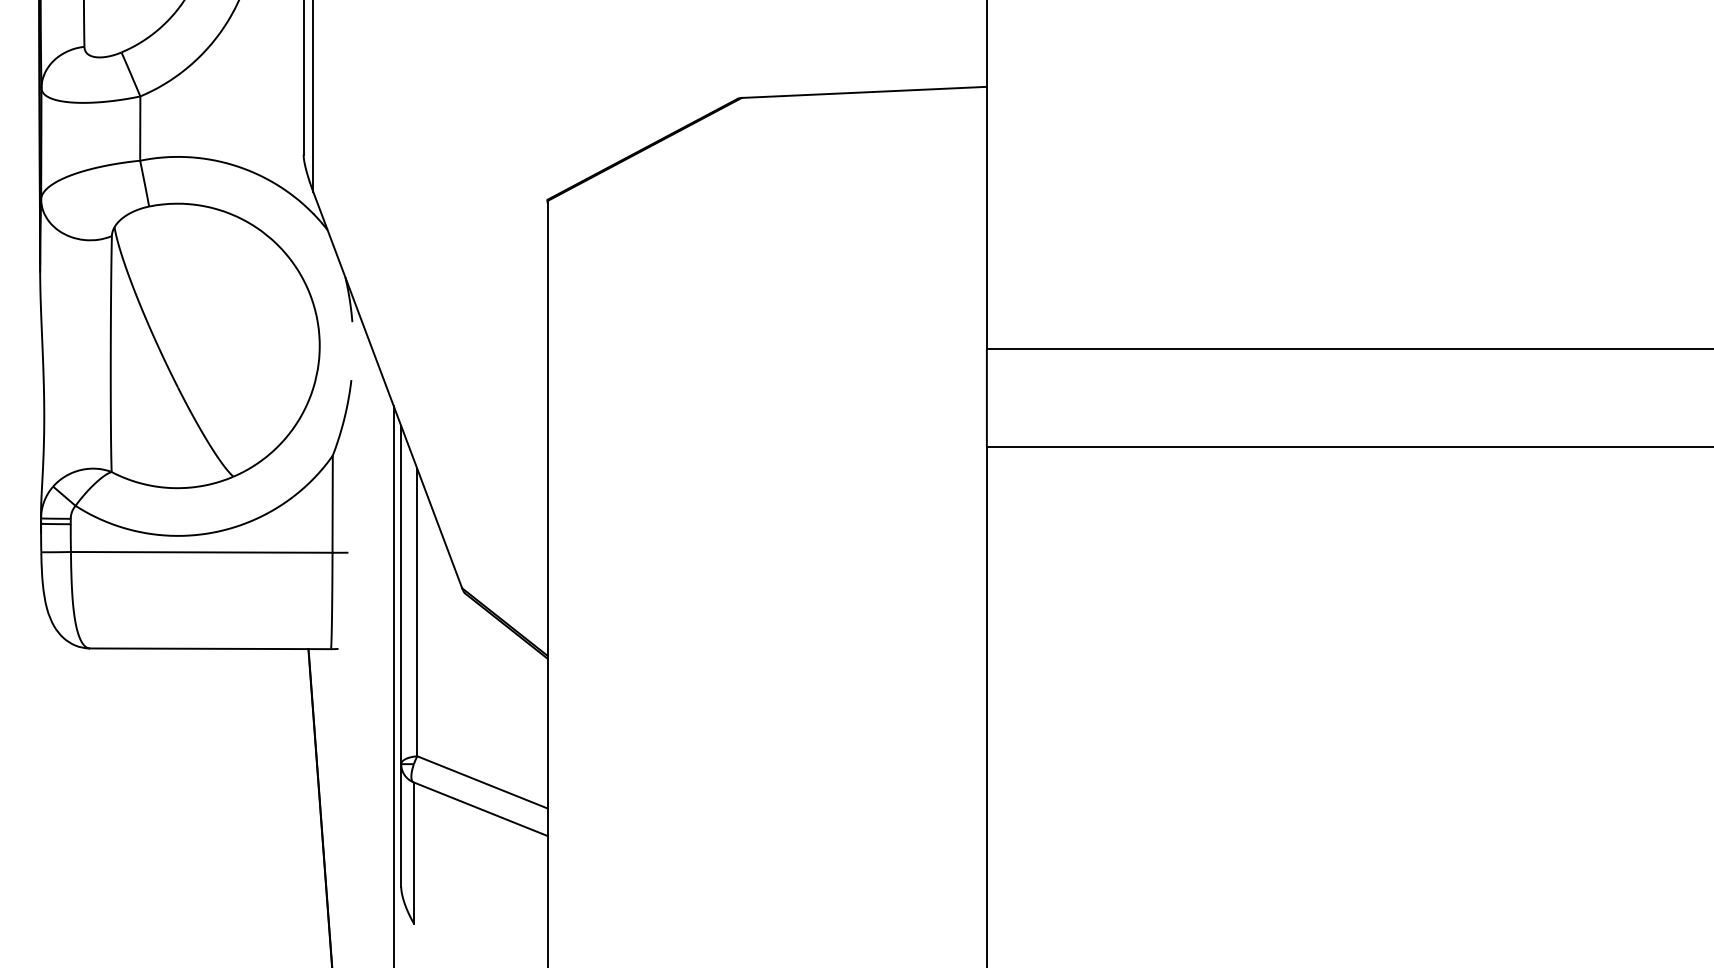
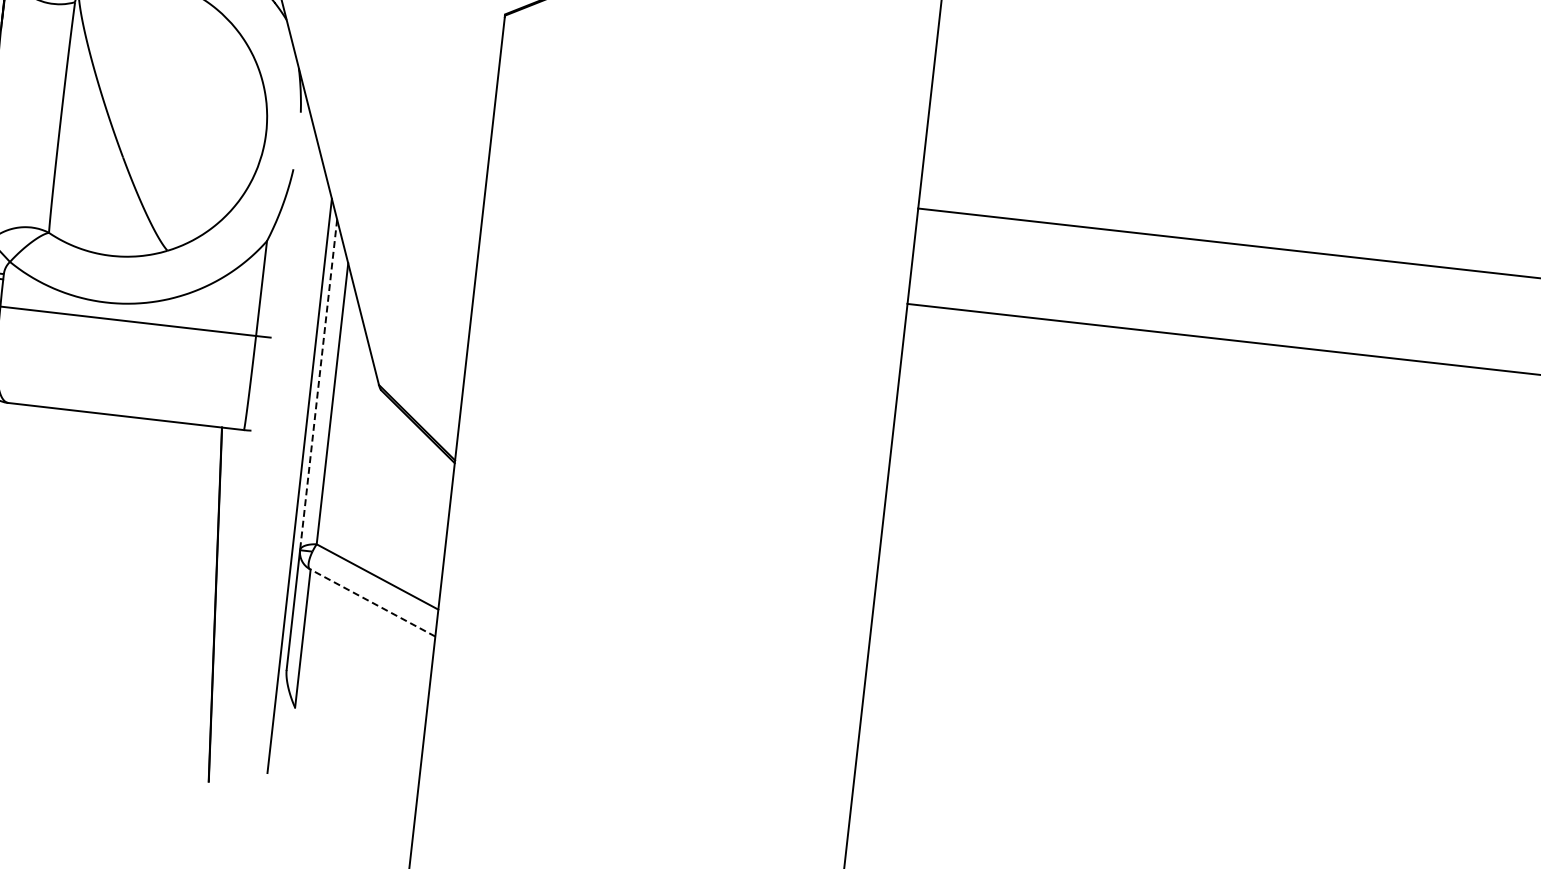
line: (401, 595) -> (318, 385), solid -> dashed
line: (480, 808) -> (372, 602), solid -> dashed

